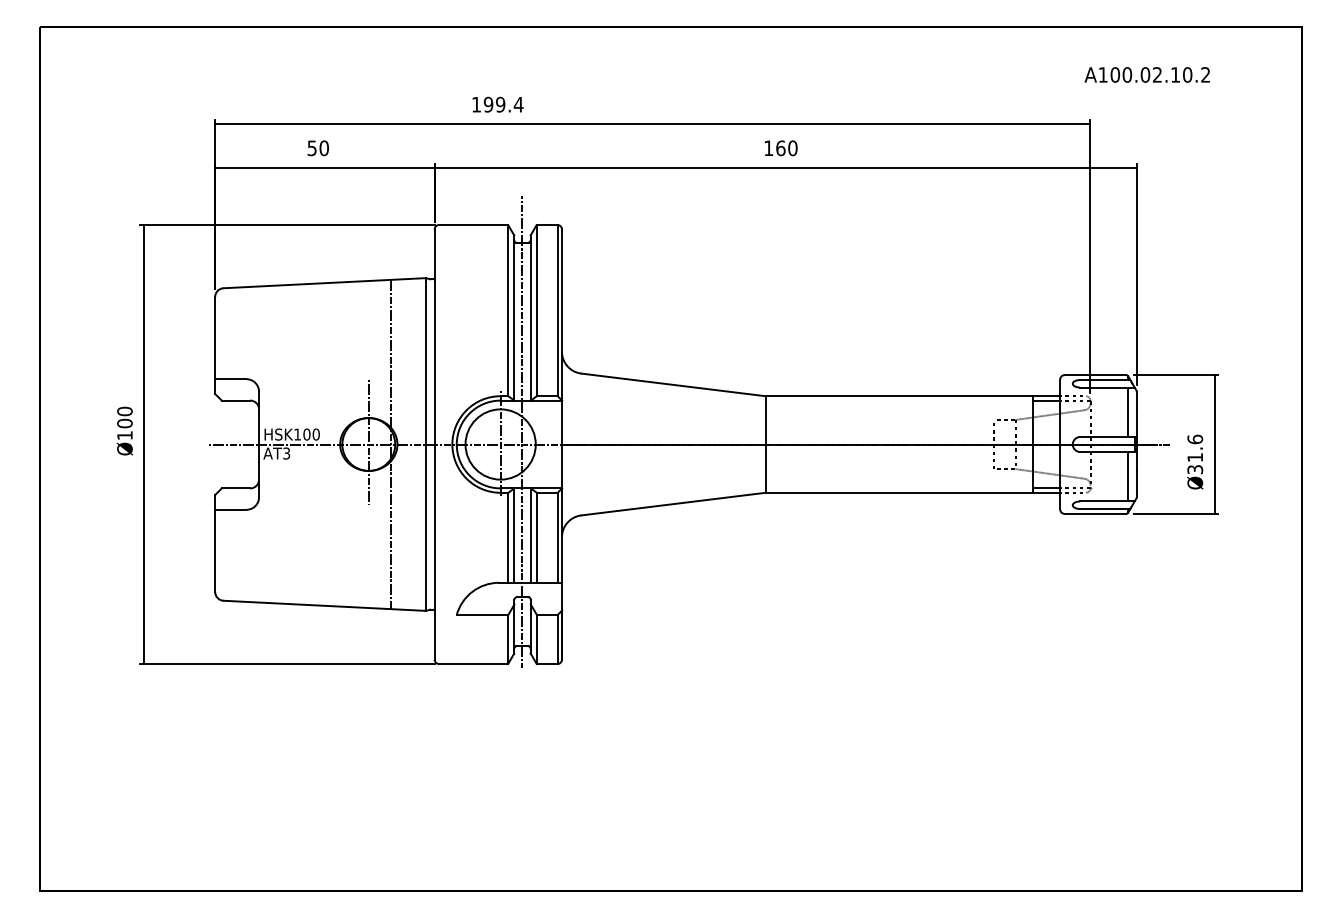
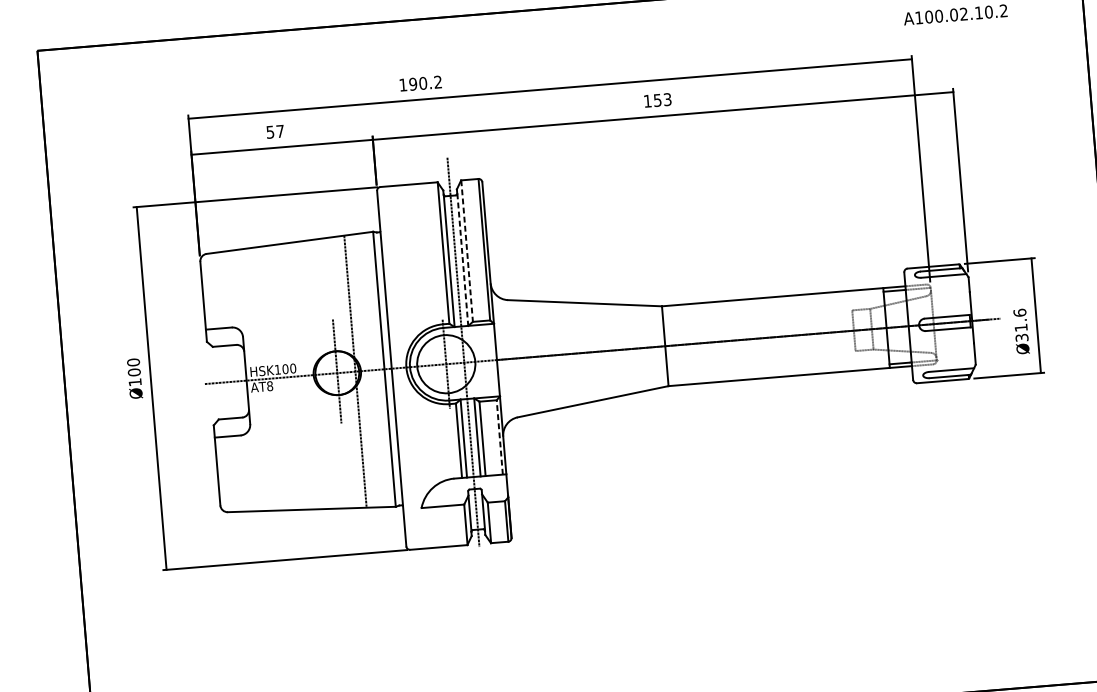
text: (509, 104) -> (430, 82), 199.4 -> 190.2
text: (323, 148) -> (279, 131), 50 -> 57
text: (786, 148) -> (662, 100), 160 -> 153
line: (536, 310) -> (466, 251), solid -> dashed
line: (530, 321) -> (462, 260), solid -> dashed
line: (1127, 411) -> (962, 294), removed
text: (286, 453) -> (269, 386), AT3 -> AT8
line: (1127, 476) -> (966, 348), removed
line: (557, 537) -> (499, 437), solid -> dashed

